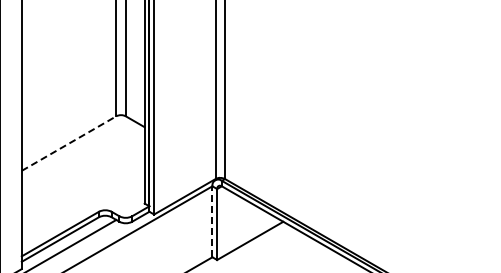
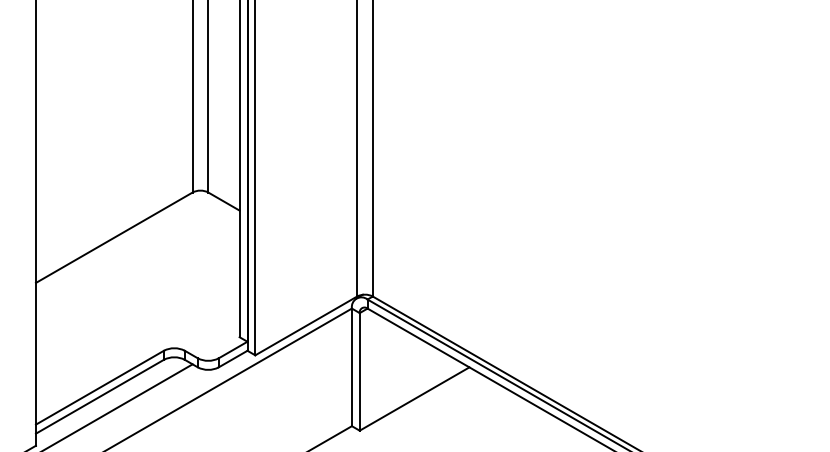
line: (69, 143) -> (115, 237), dashed -> solid
line: (212, 221) -> (352, 366), dashed -> solid

